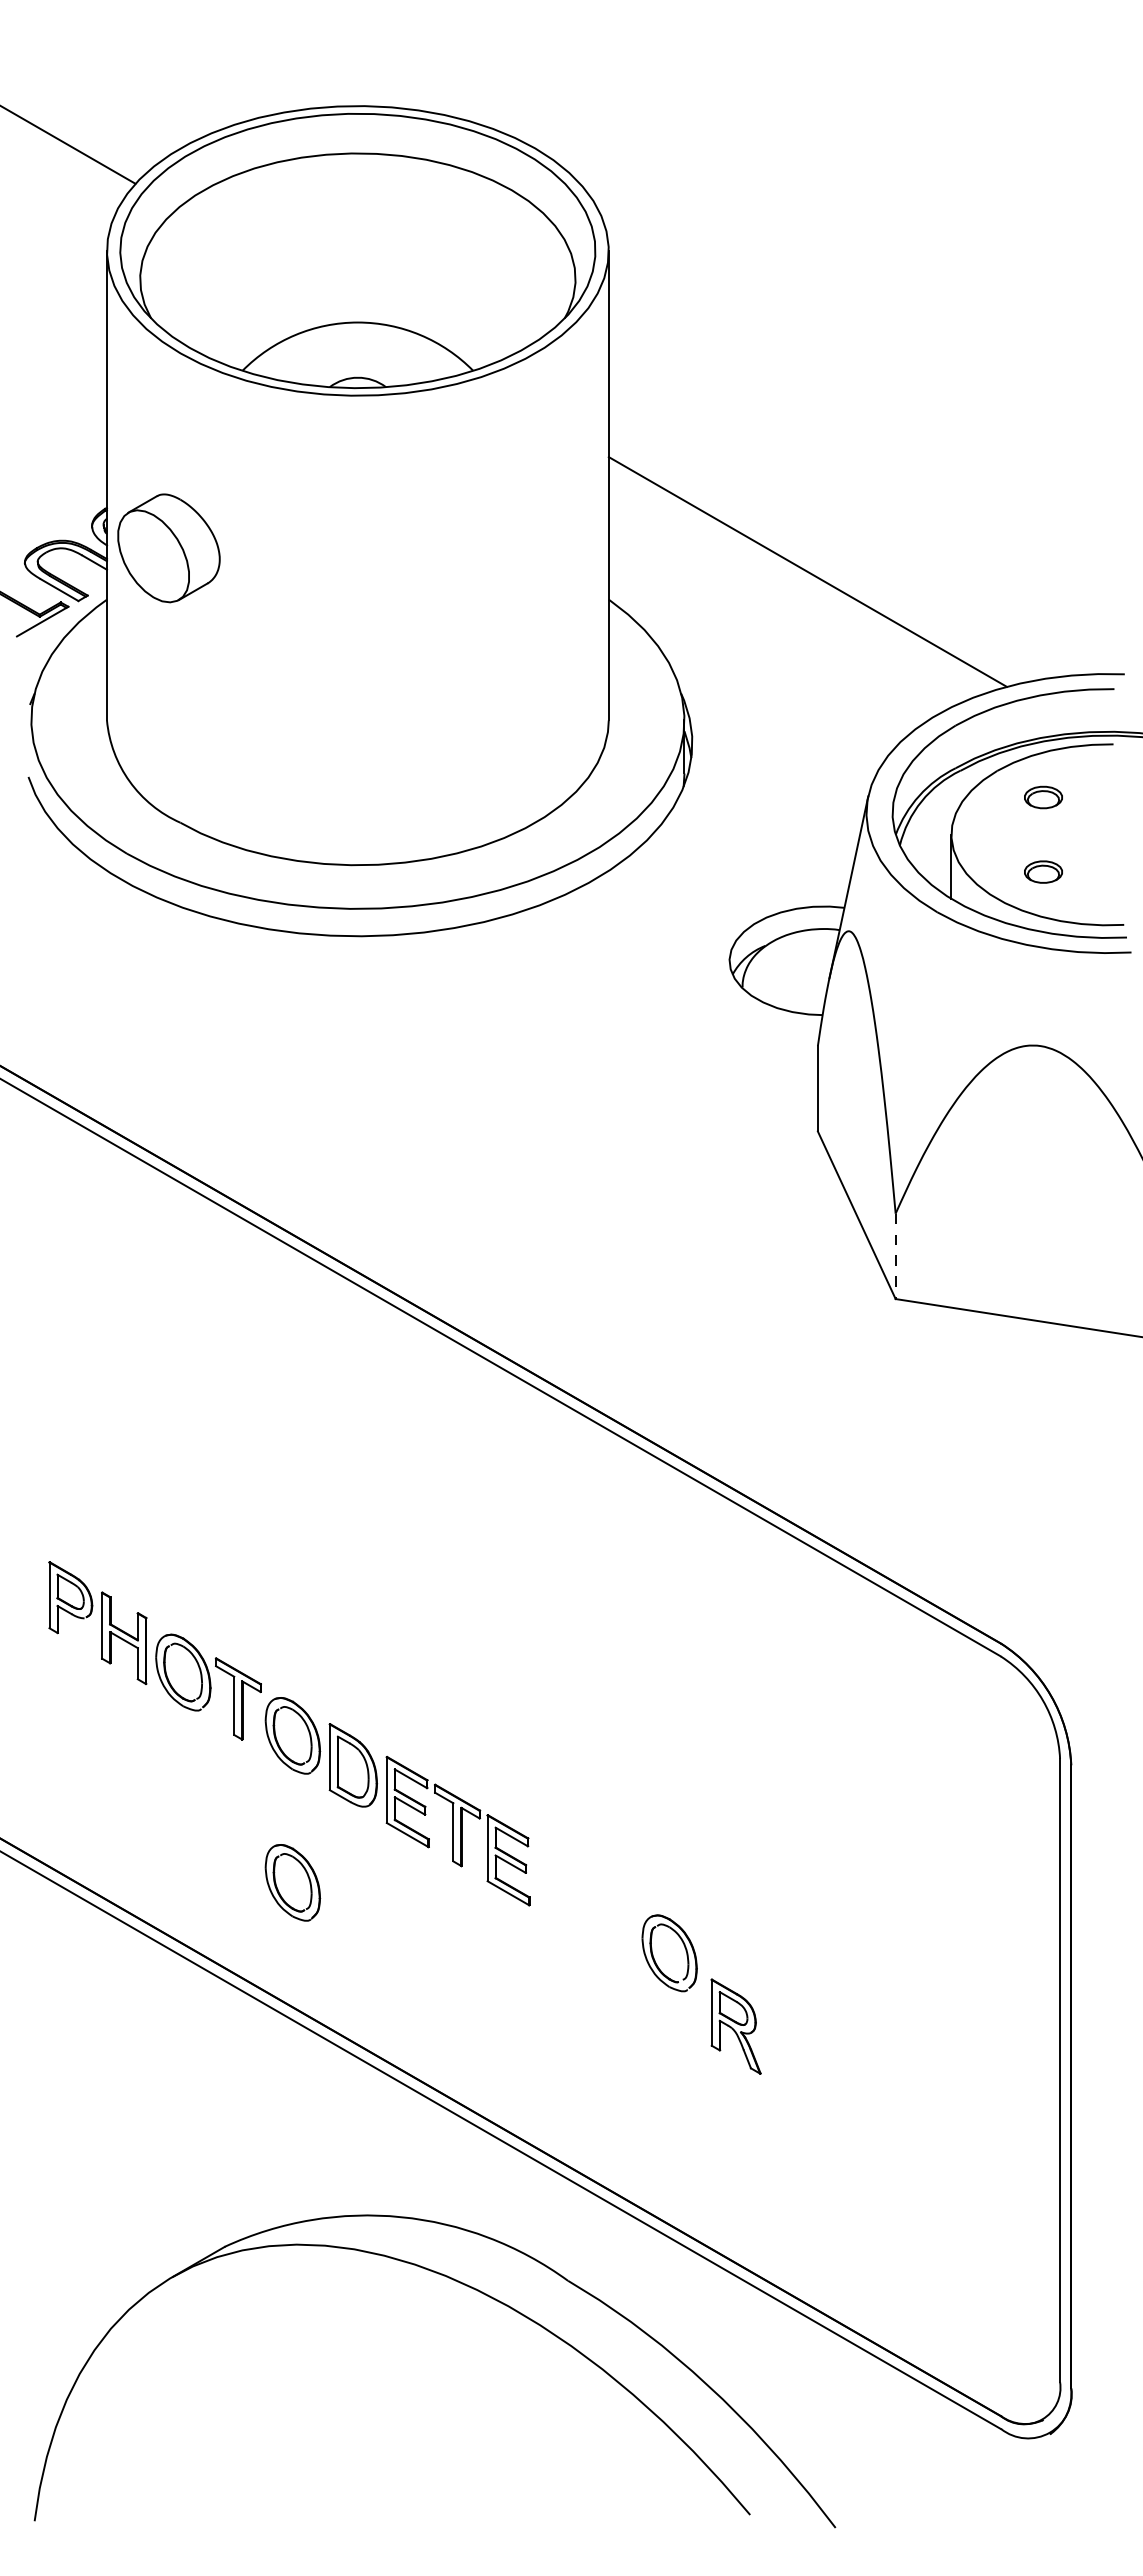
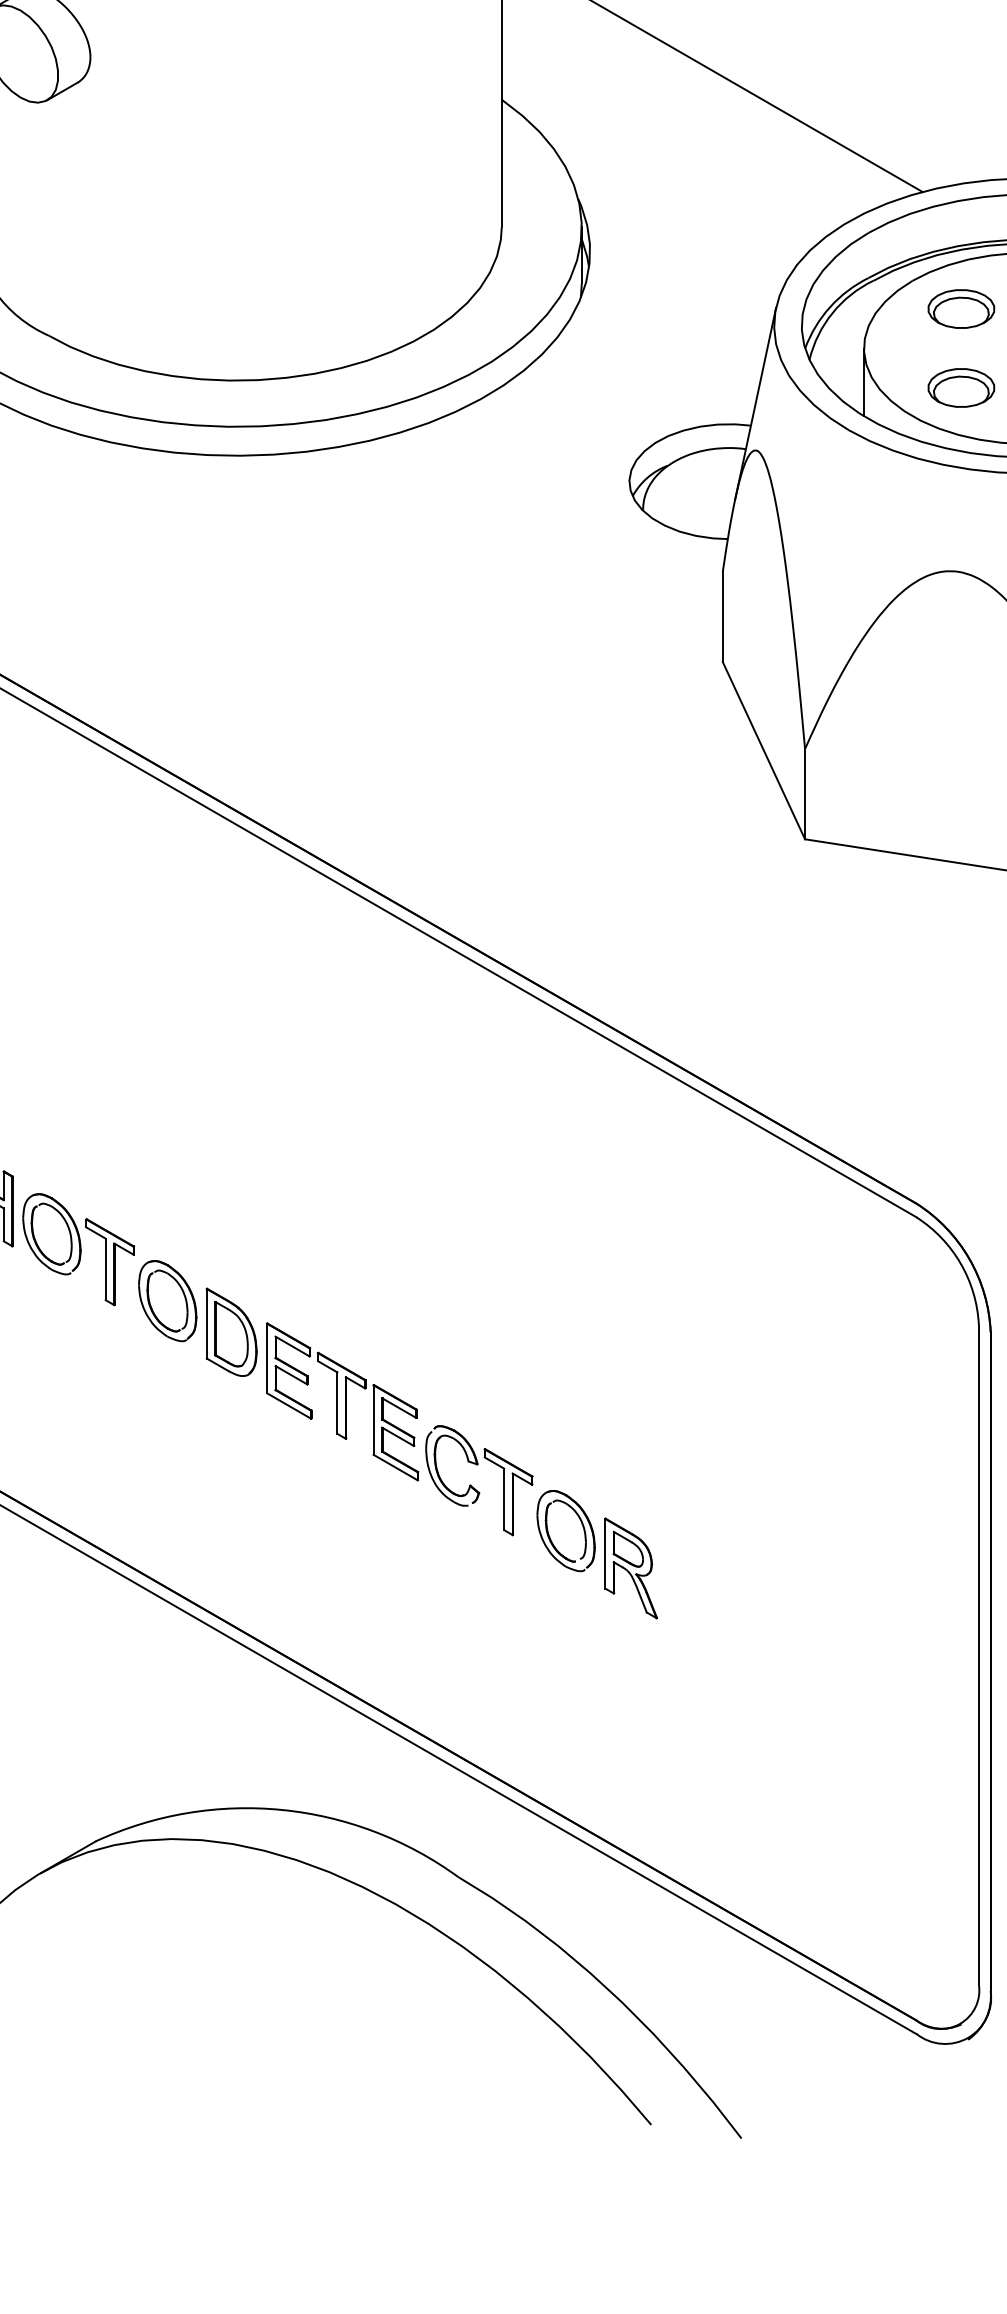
part: (1043, 797) -> (961, 309), size x1.67
part: (1043, 871) -> (961, 387), size x1.67
line: (895, 1256) -> (804, 794), dashed -> solid
part: (292, 1882) -> (167, 1456), removed
part: (582, 1911) -> (473, 1486), added
part: (735, 2026) -> (630, 1568), moved

